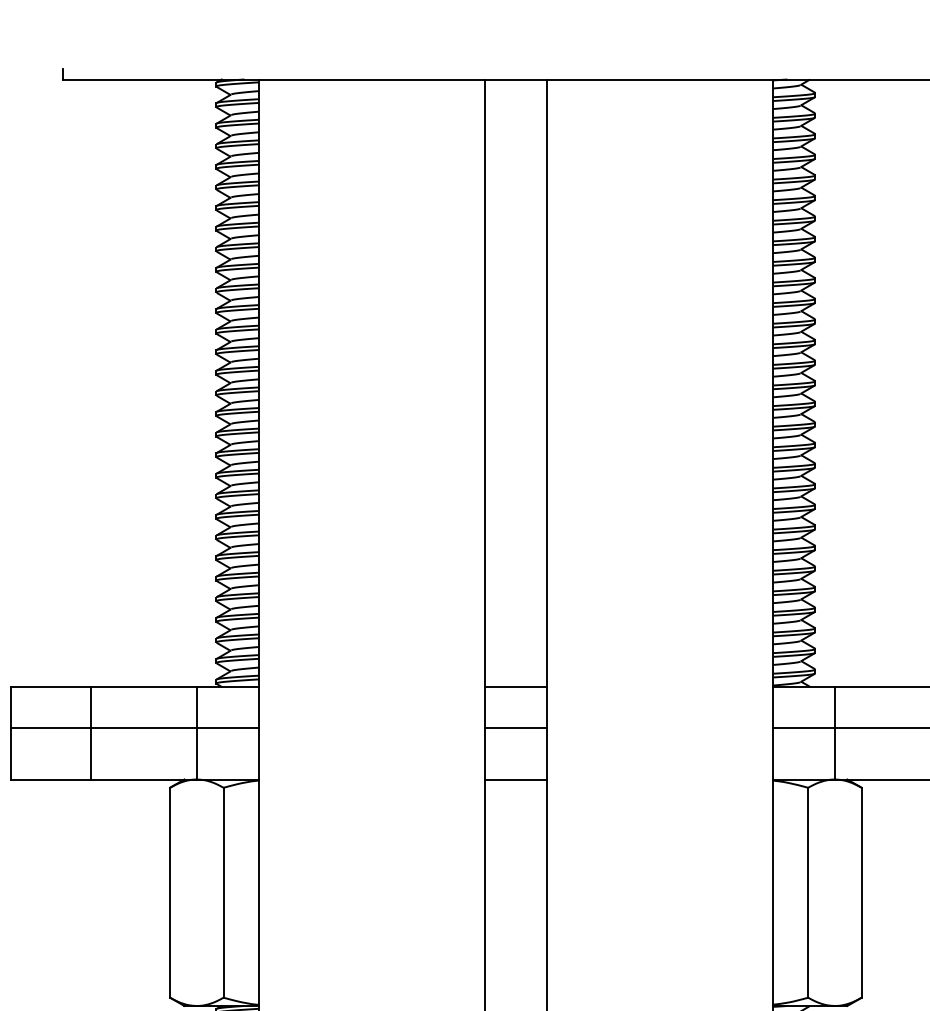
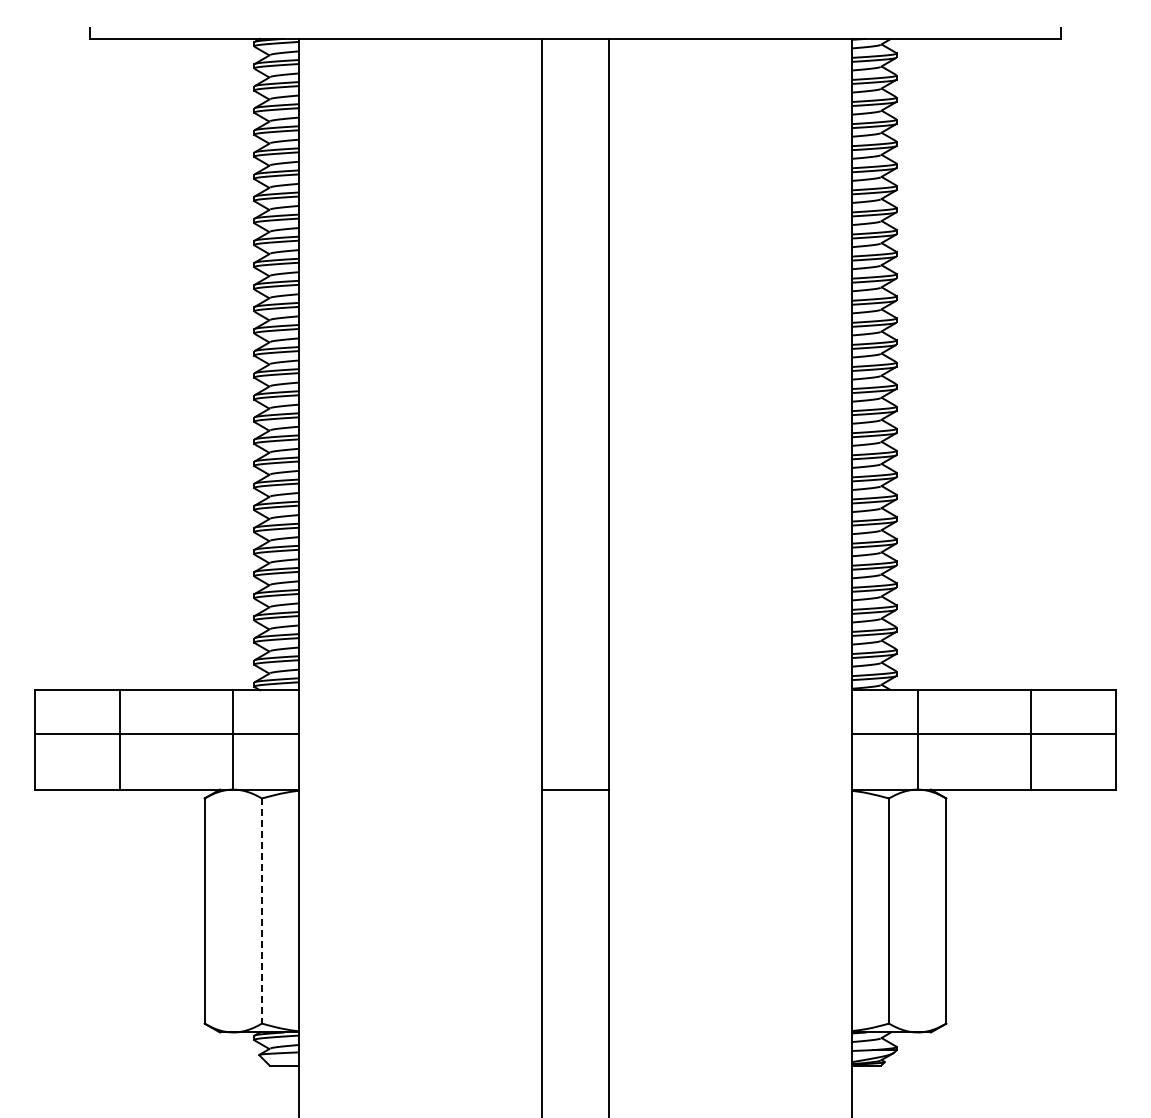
line: (515, 687) -> (575, 690), removed
line: (515, 728) -> (575, 734), removed
line: (224, 893) -> (262, 911), solid -> dashed

